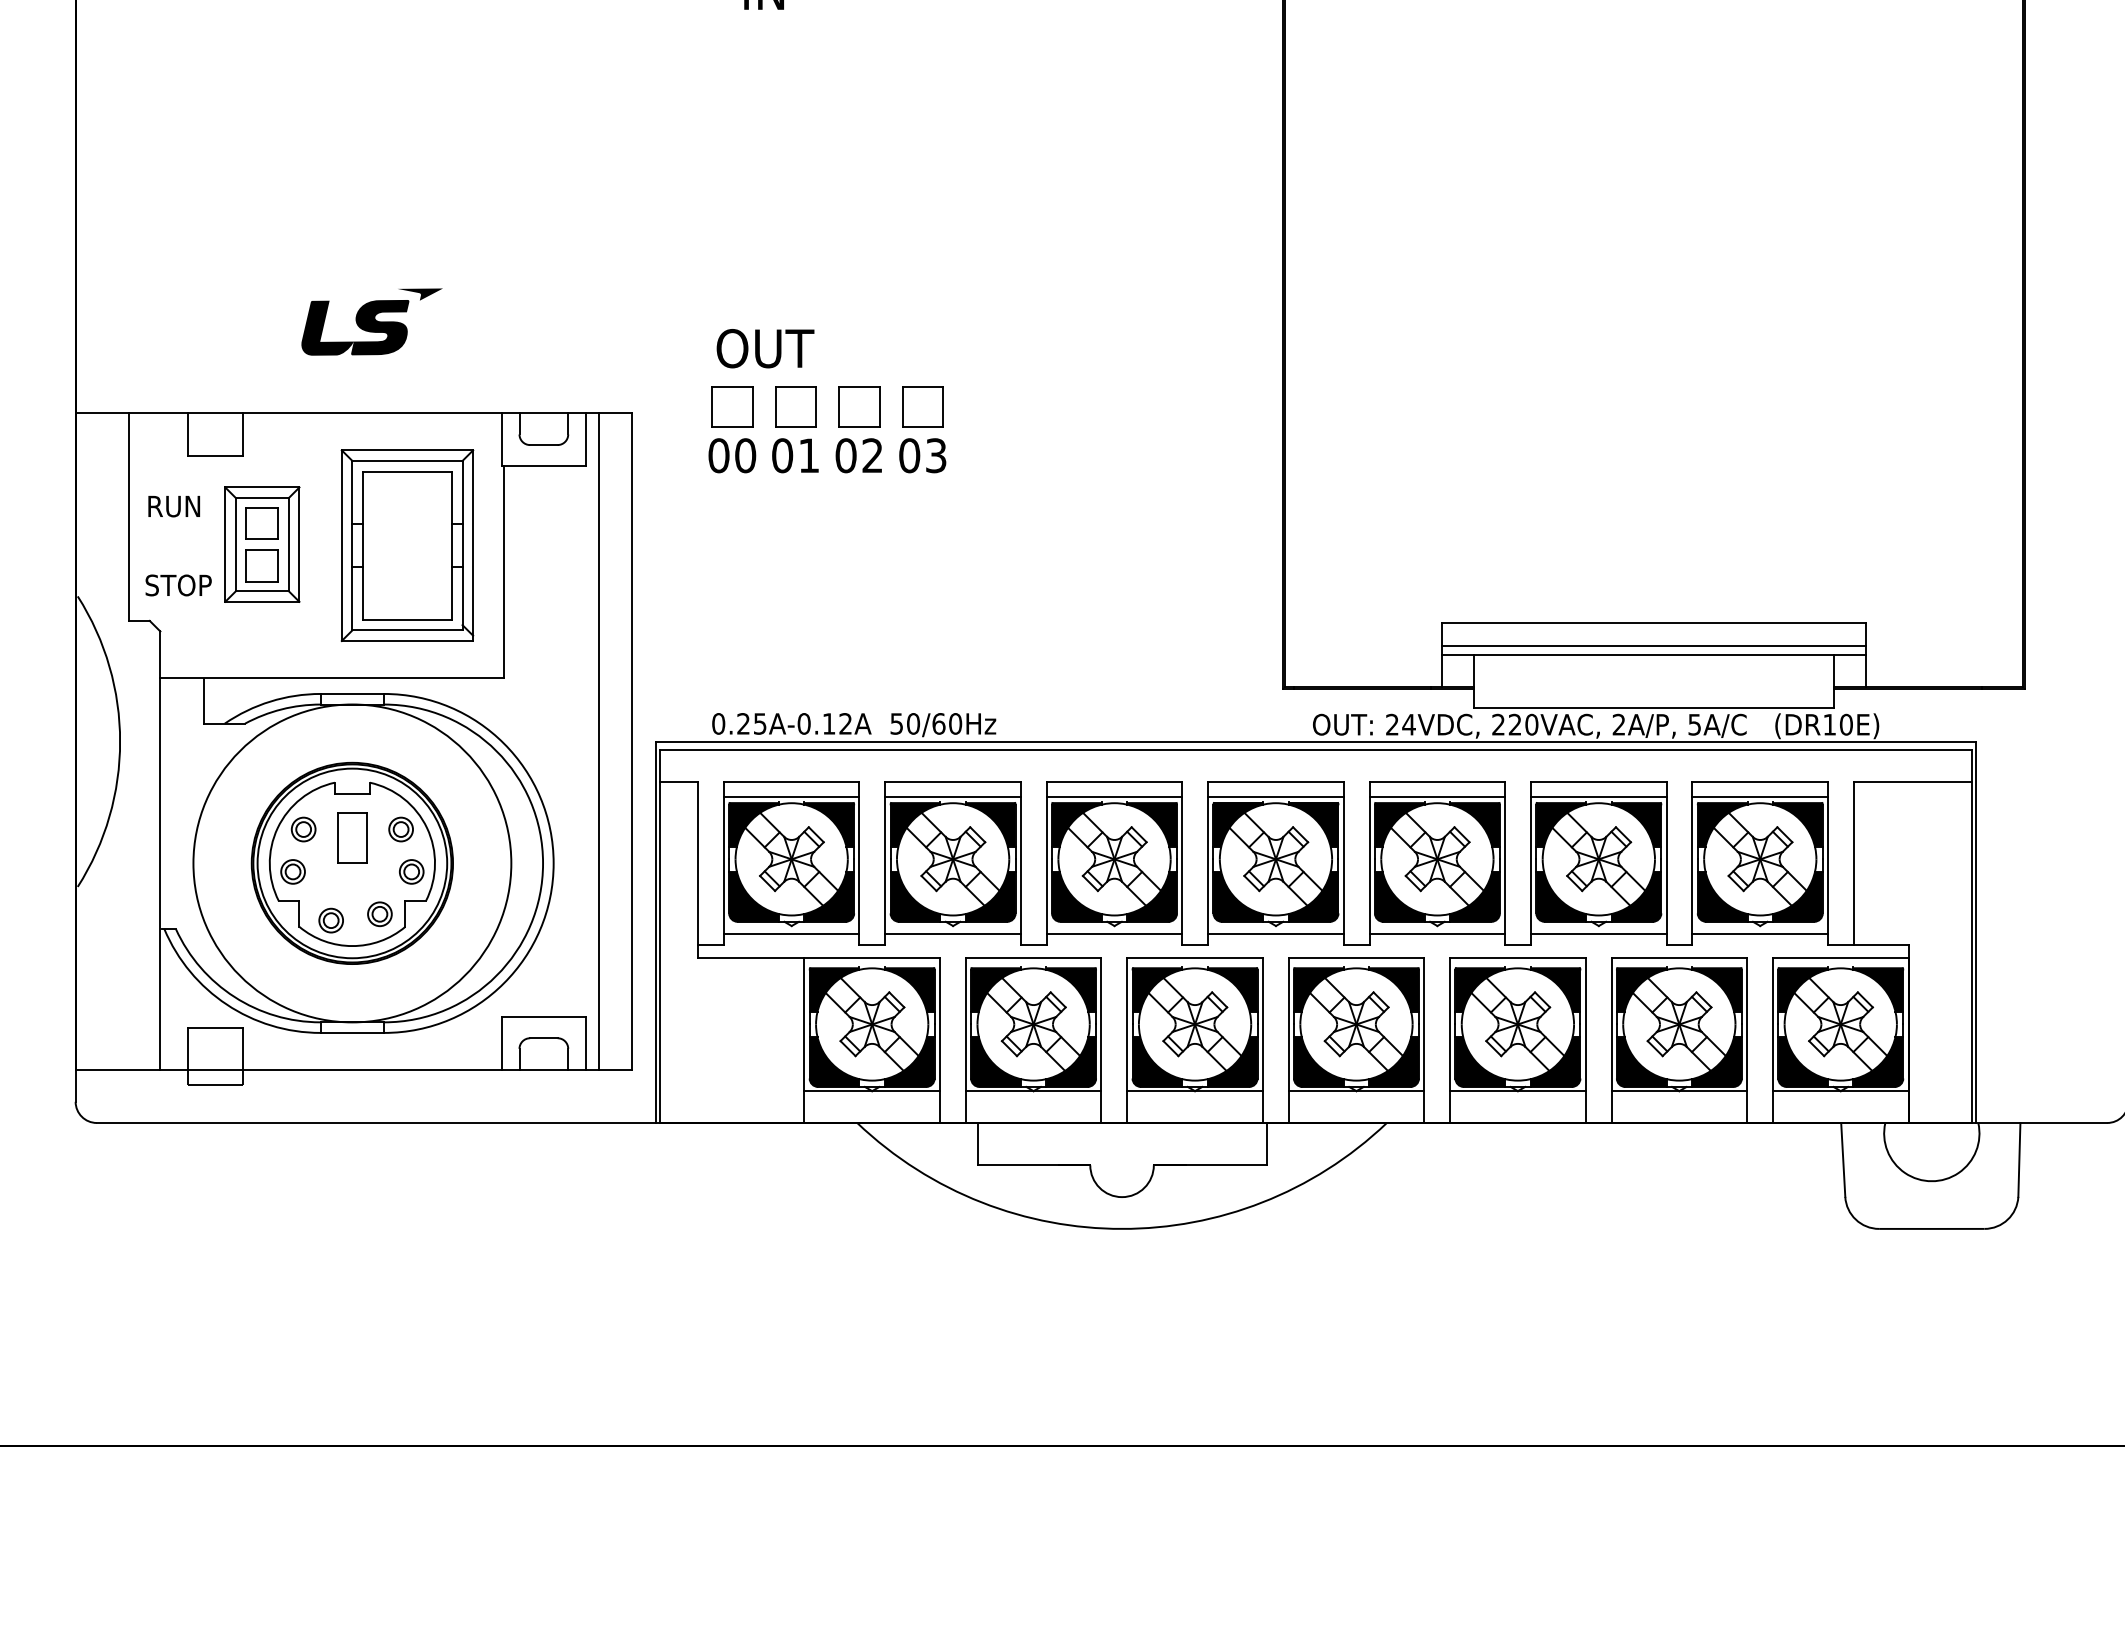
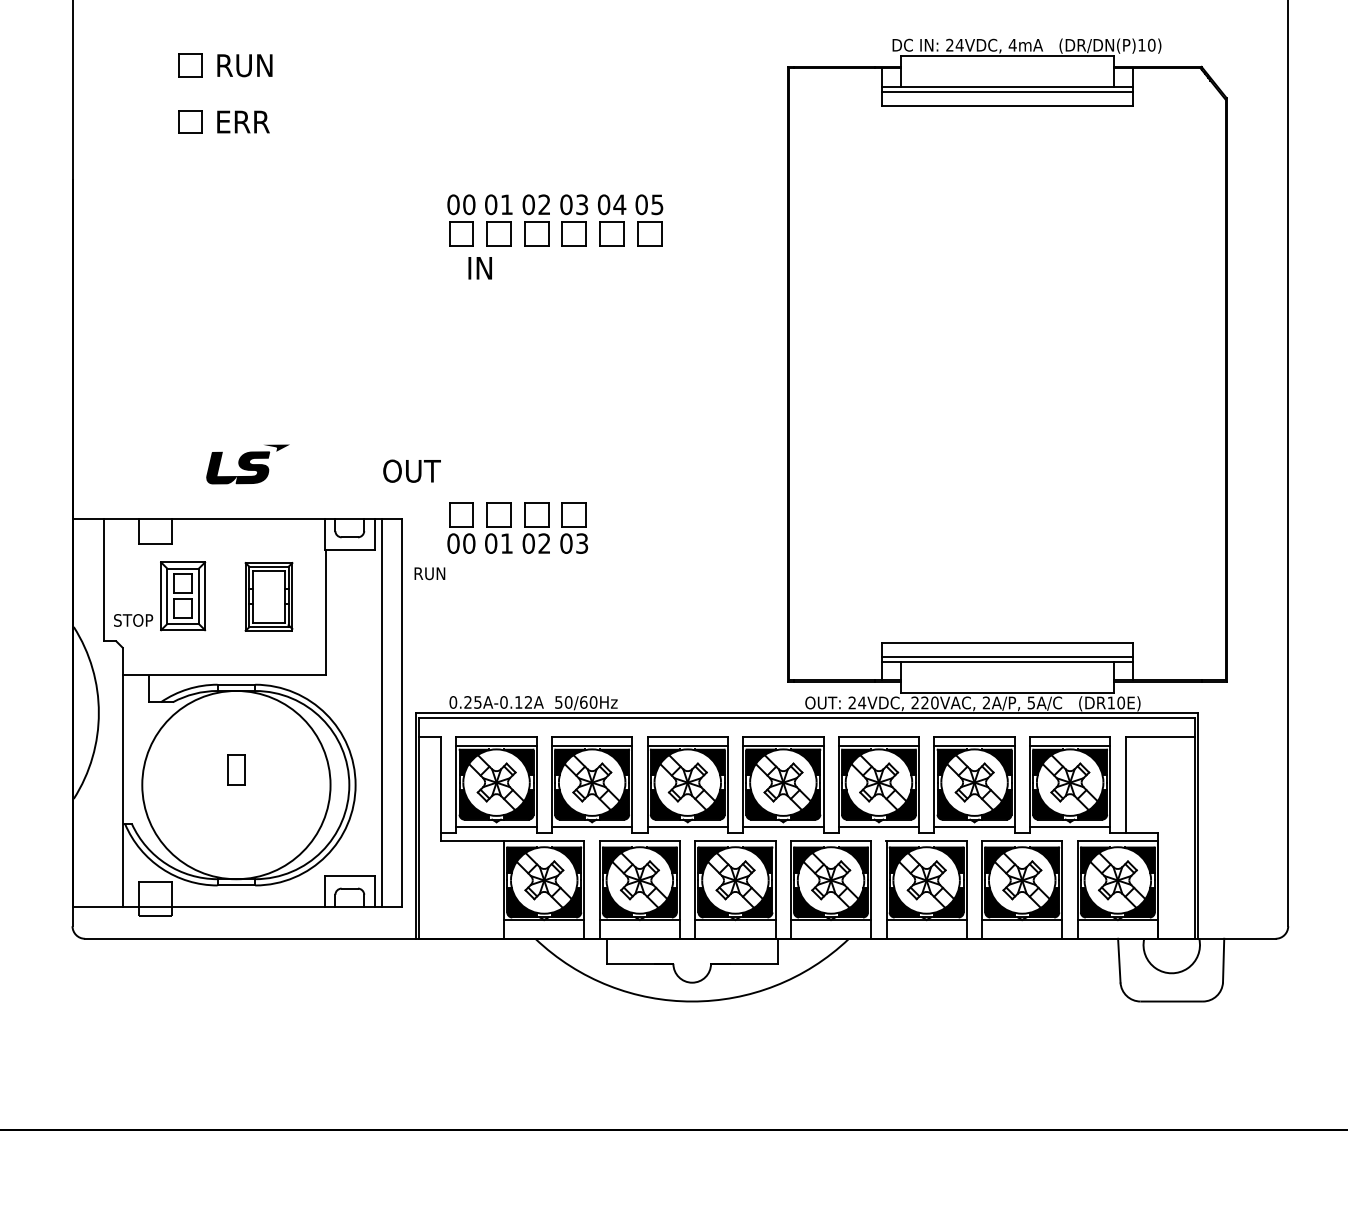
text: (764, 347) -> (411, 470), moved
text: (173, 506) -> (429, 573), moved
part: (406, 544) -> (268, 596), size x0.6
part: (352, 862) -> (236, 784), removed

